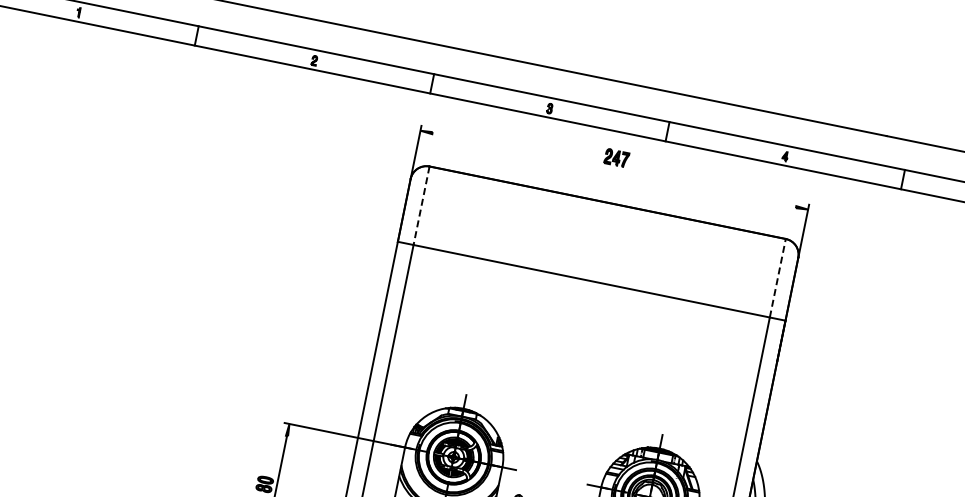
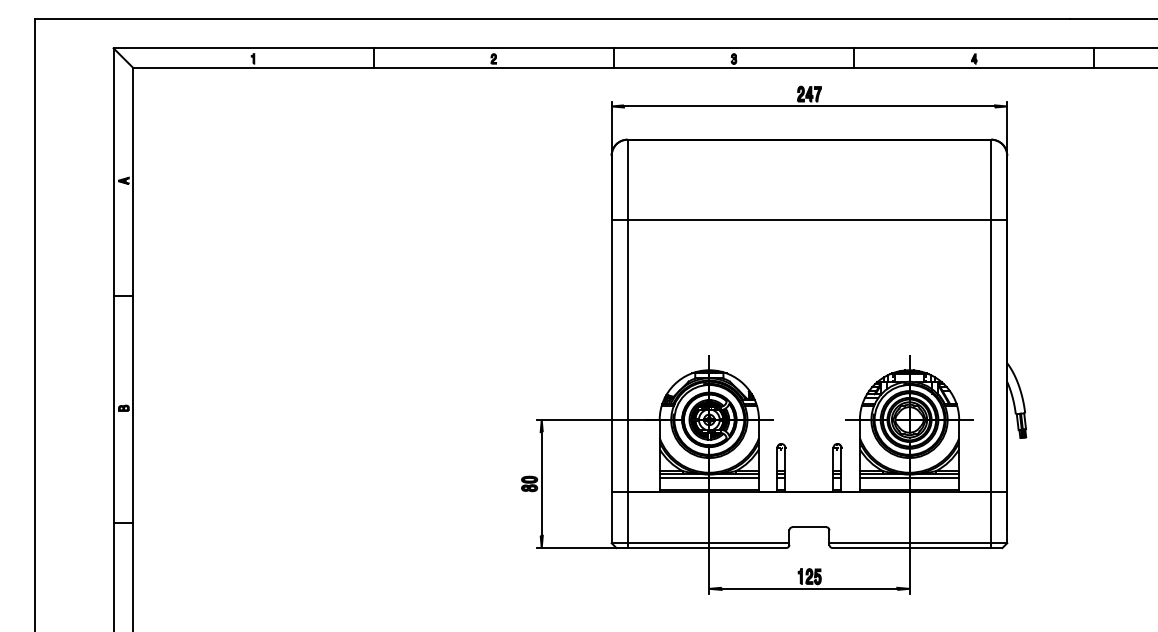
line: (613, 170) -> (808, 106), added
line: (421, 206) -> (627, 180), dashed -> solid
line: (778, 278) -> (991, 179), dashed -> solid

